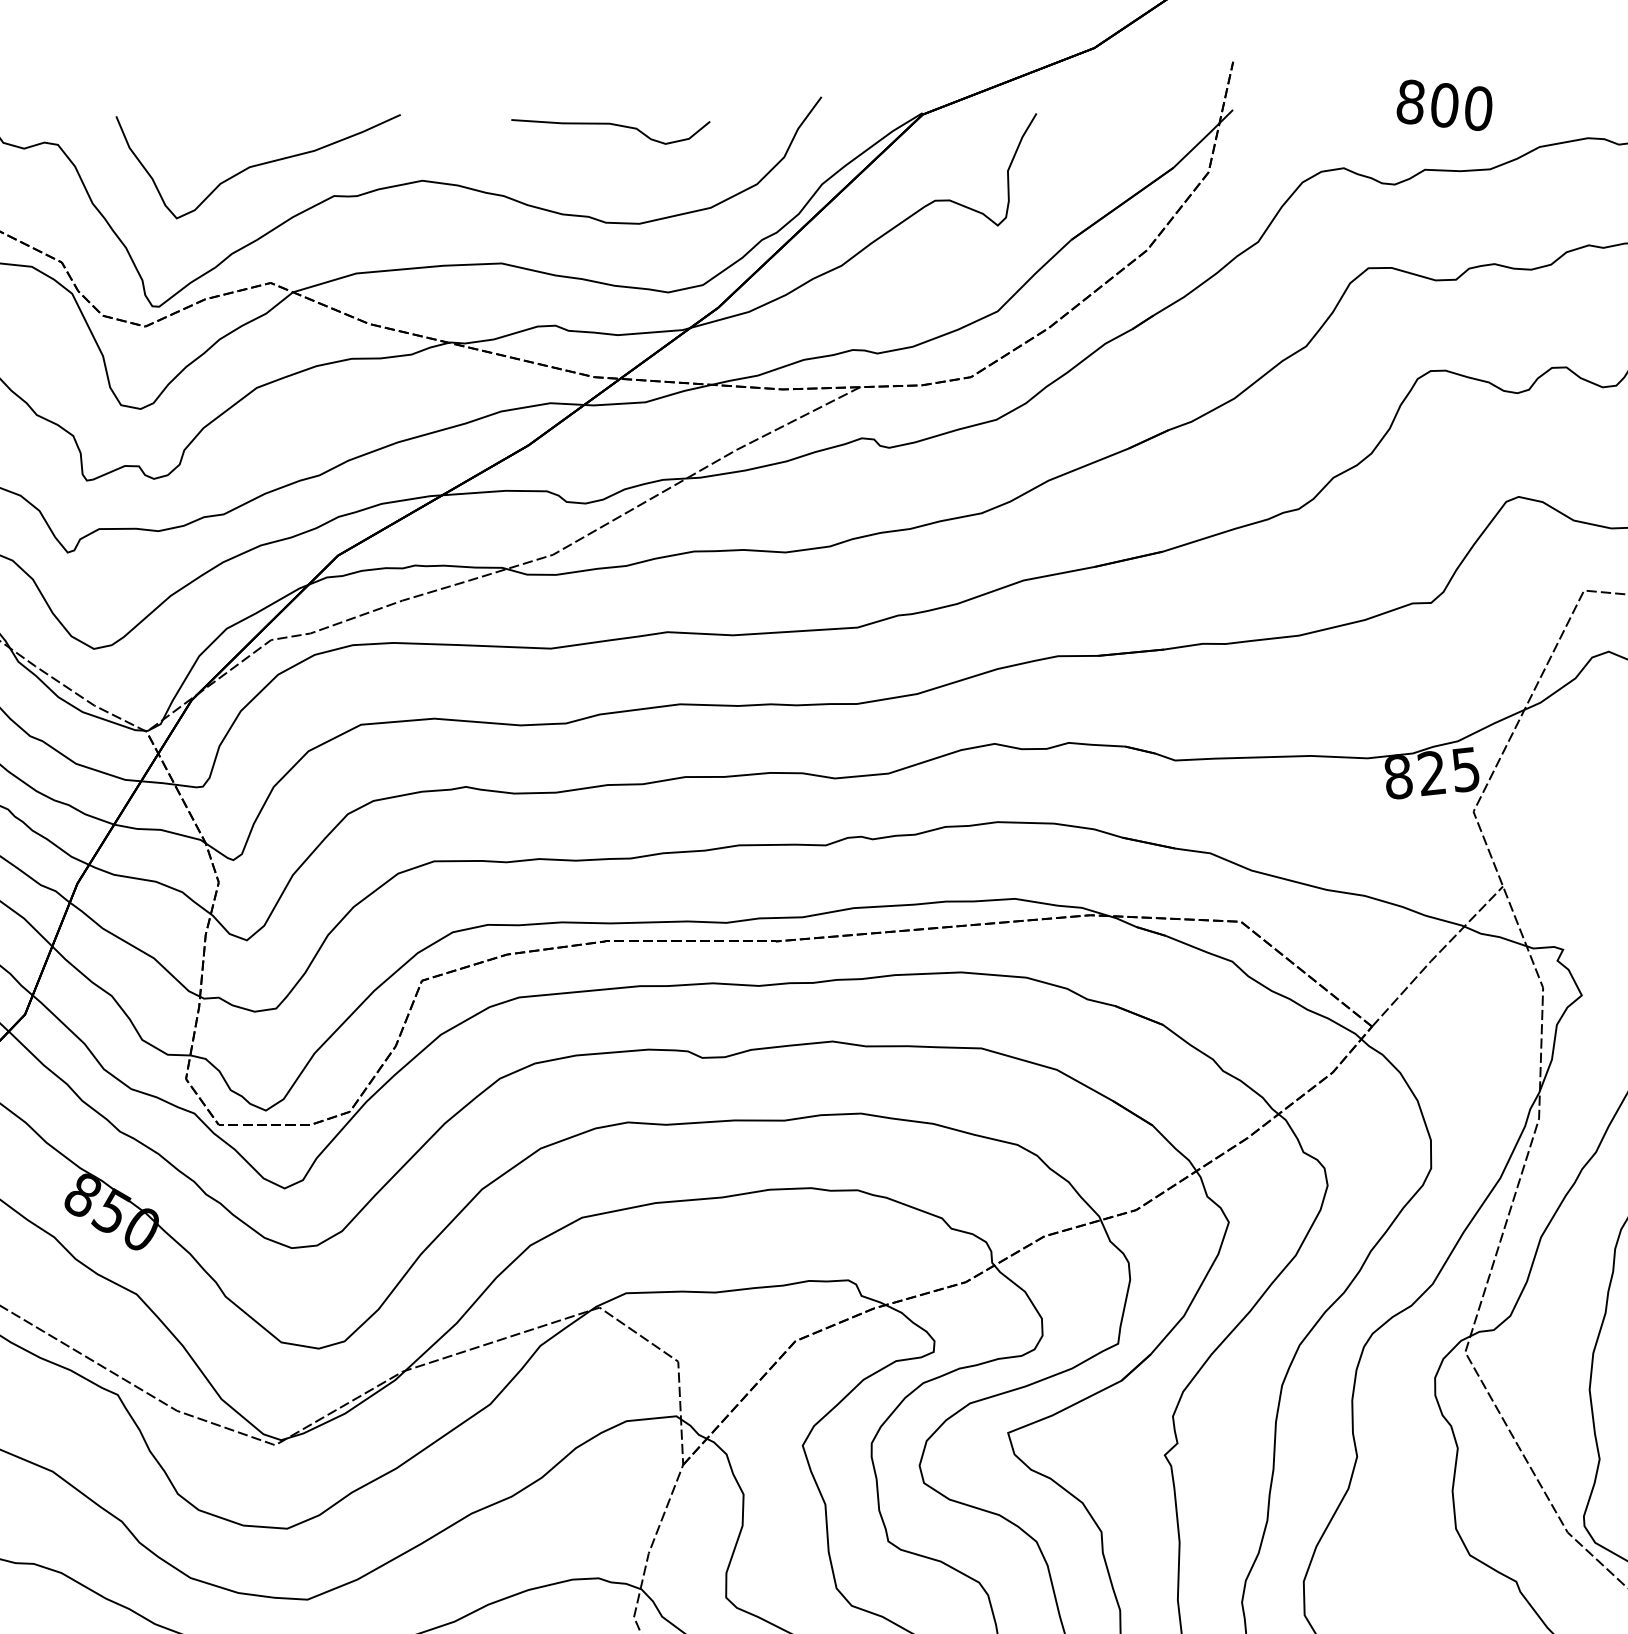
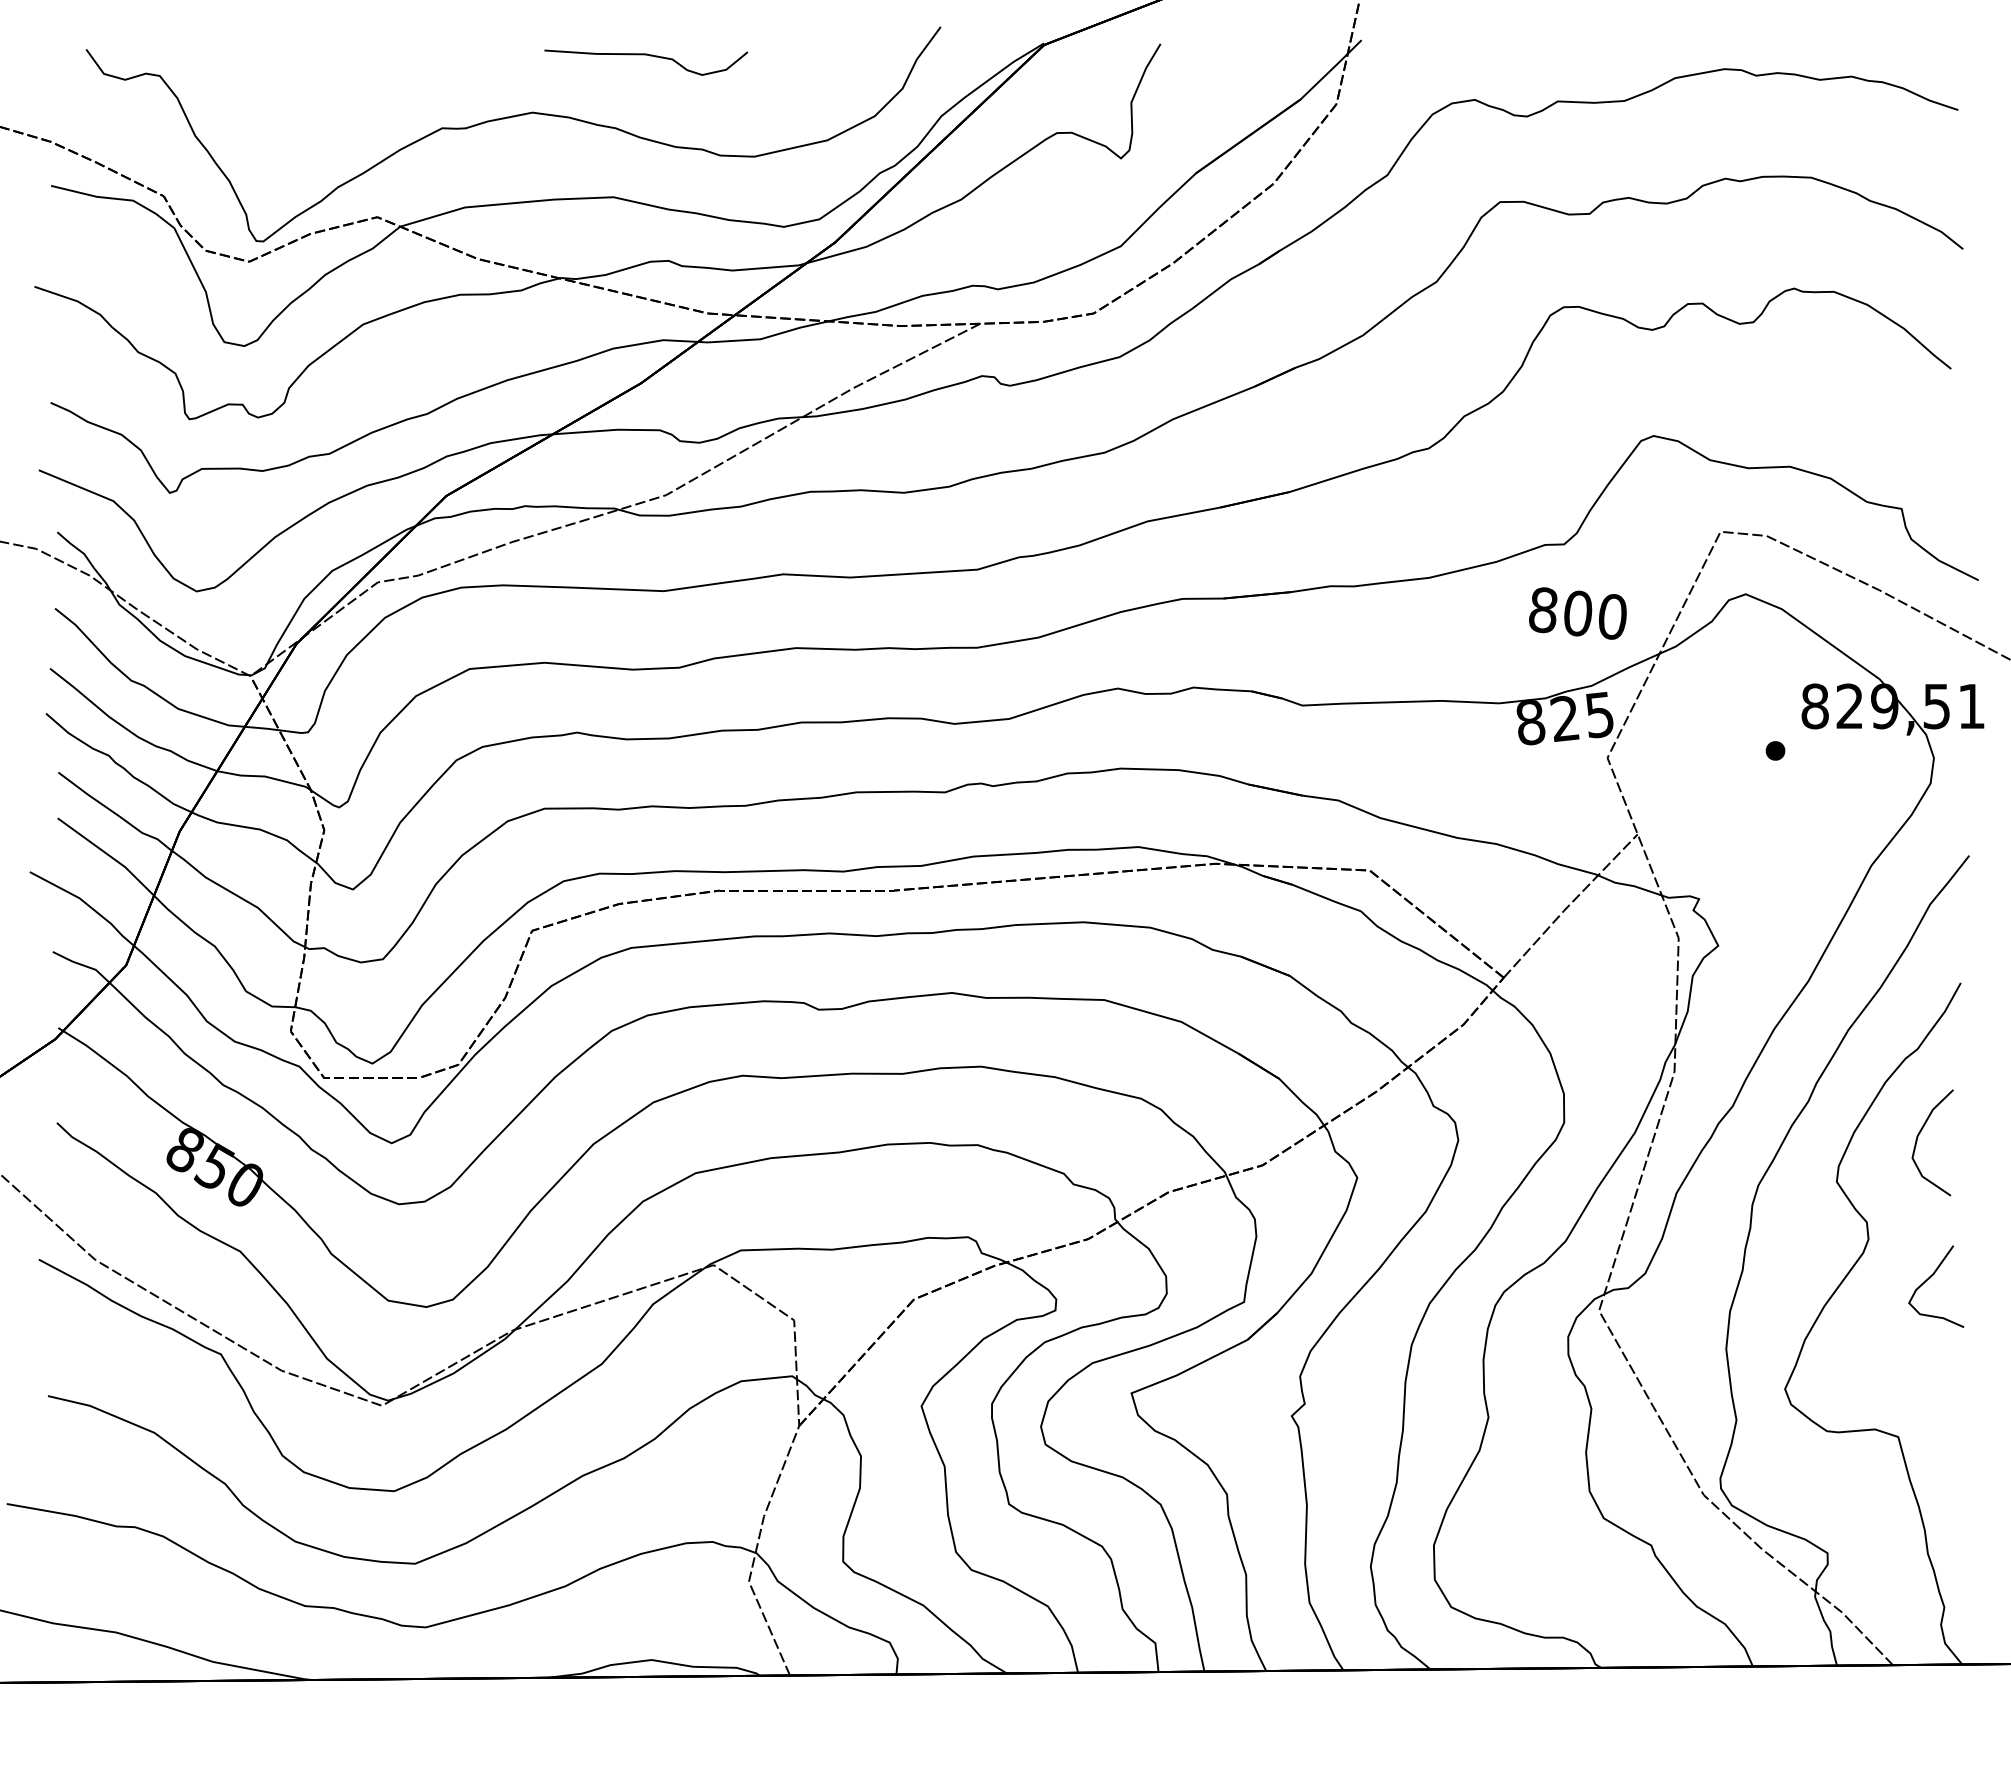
text: (1444, 105) -> (1577, 613), moved
curve: (611, 124) -> (646, 55), moved
curve: (258, 165) -> (364, 97), removed

